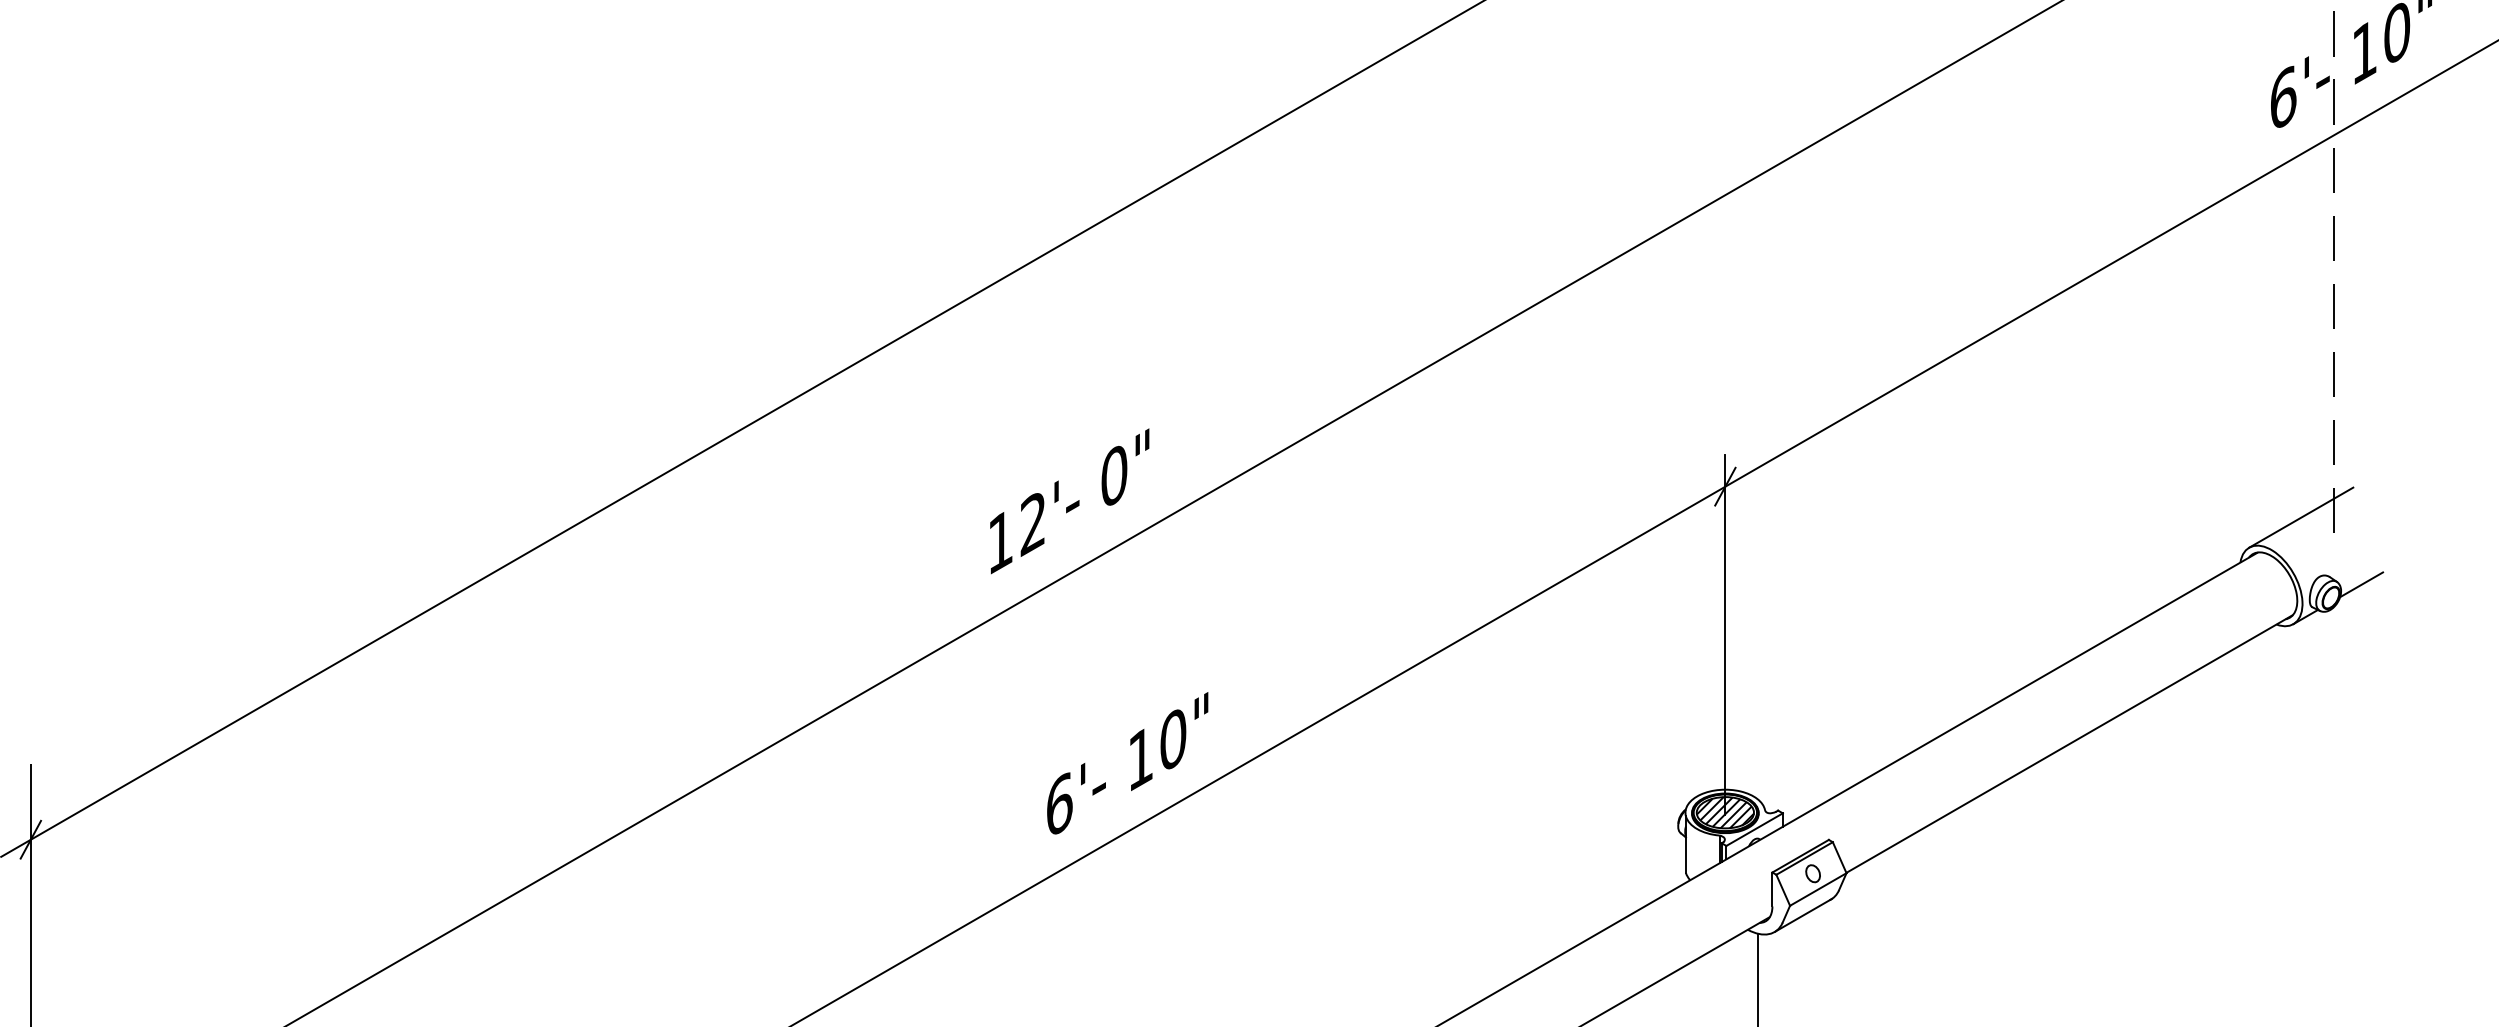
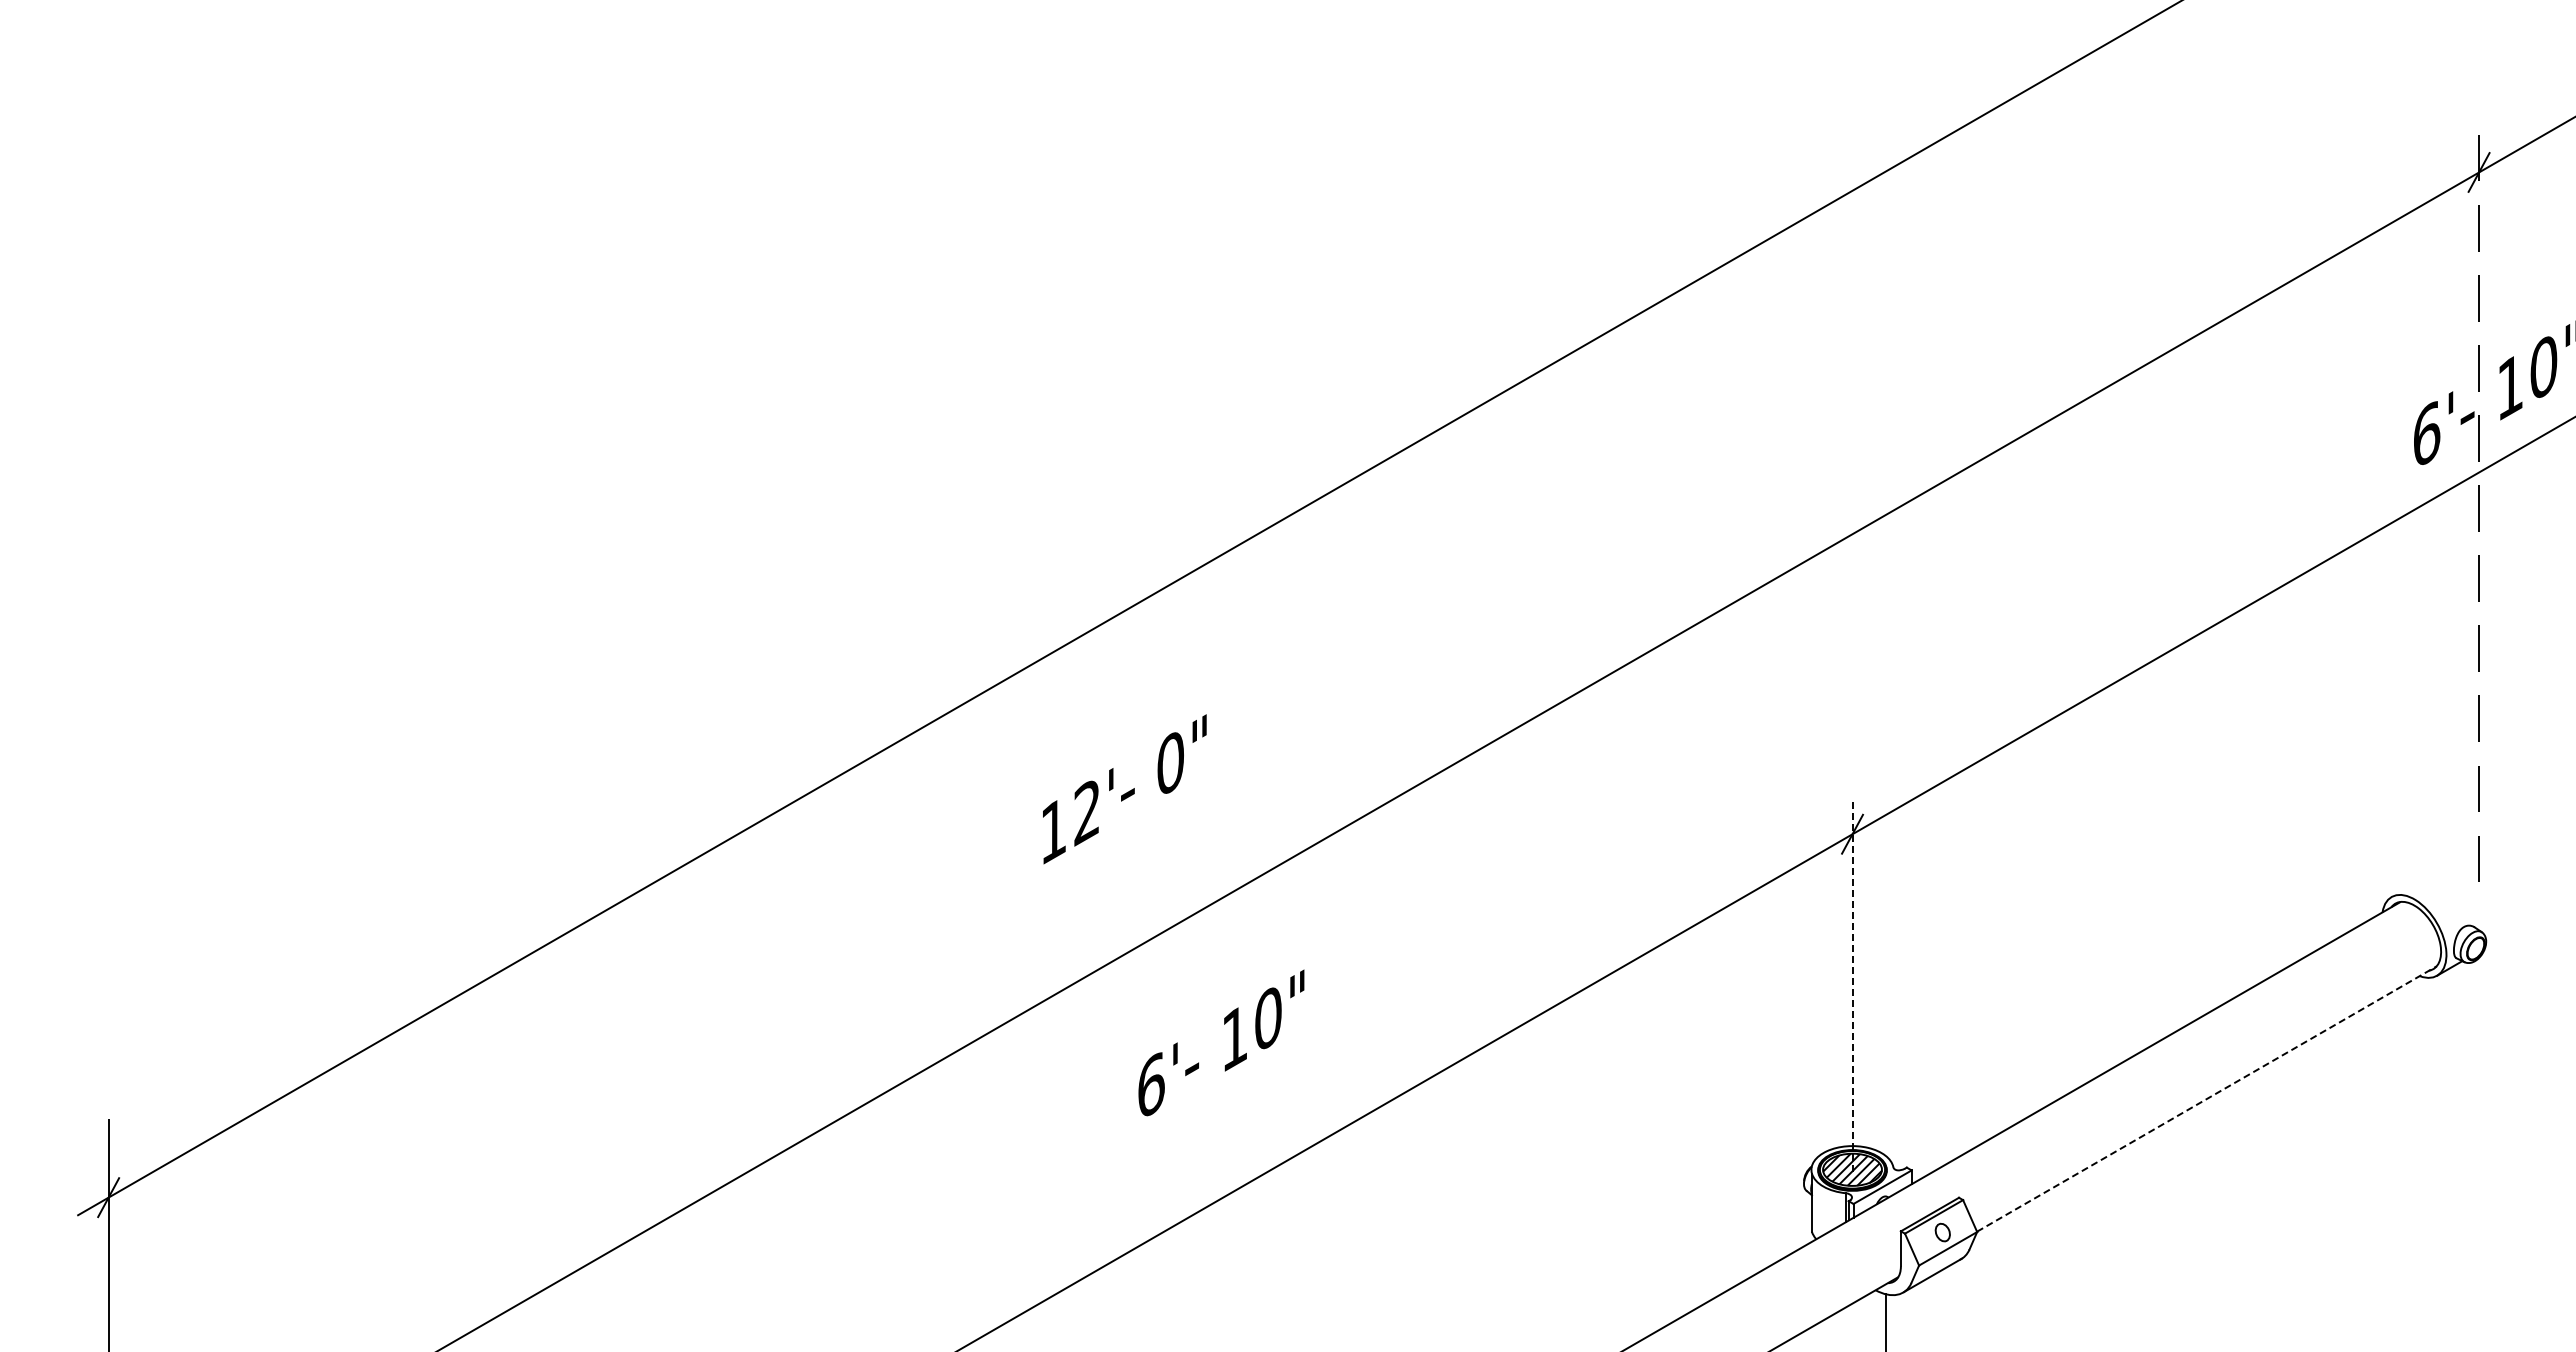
text: (1069, 501) -> (1124, 789), moved
line: (2300, 518) -> (2444, 866), removed
line: (2361, 585) -> (2507, 935), removed
line: (1725, 635) -> (1852, 987), solid -> dashed
line: (2070, 743) -> (2207, 1098), solid -> dashed
text: (1127, 762) -> (1221, 1042), moved

